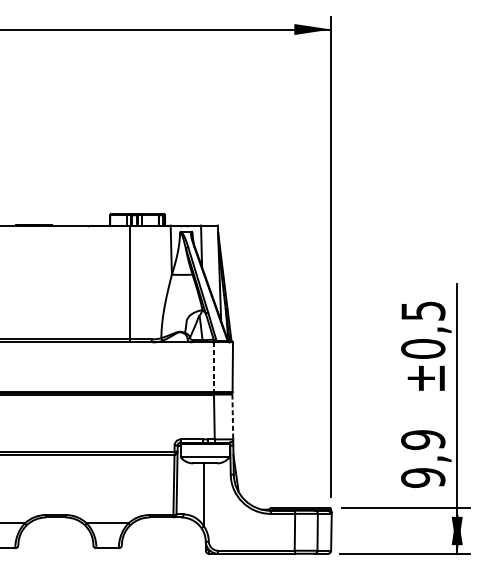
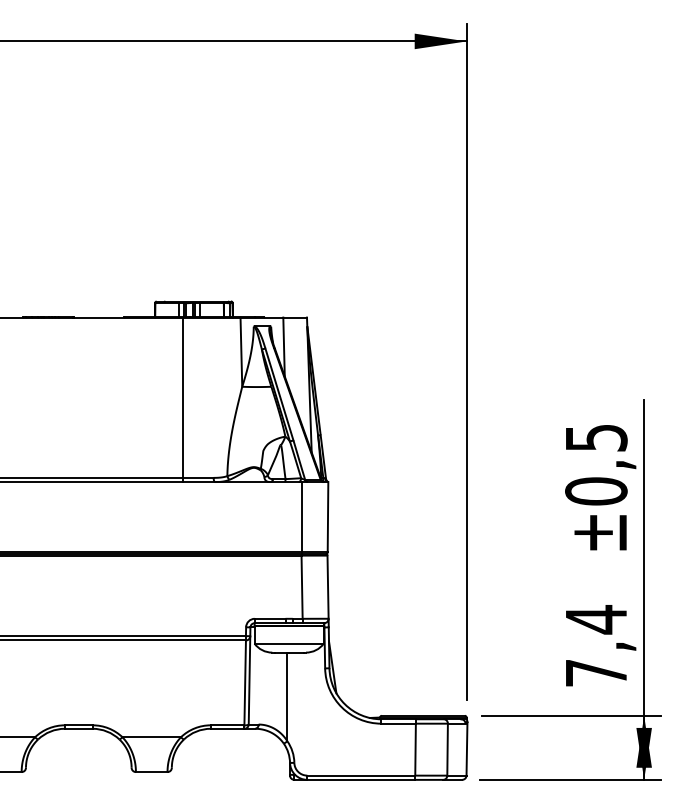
line: (213, 367) -> (301, 517), dashed -> solid
line: (233, 417) -> (328, 587), dashed -> solid
text: (423, 459) -> (596, 646), 9,9 -> 7,4

